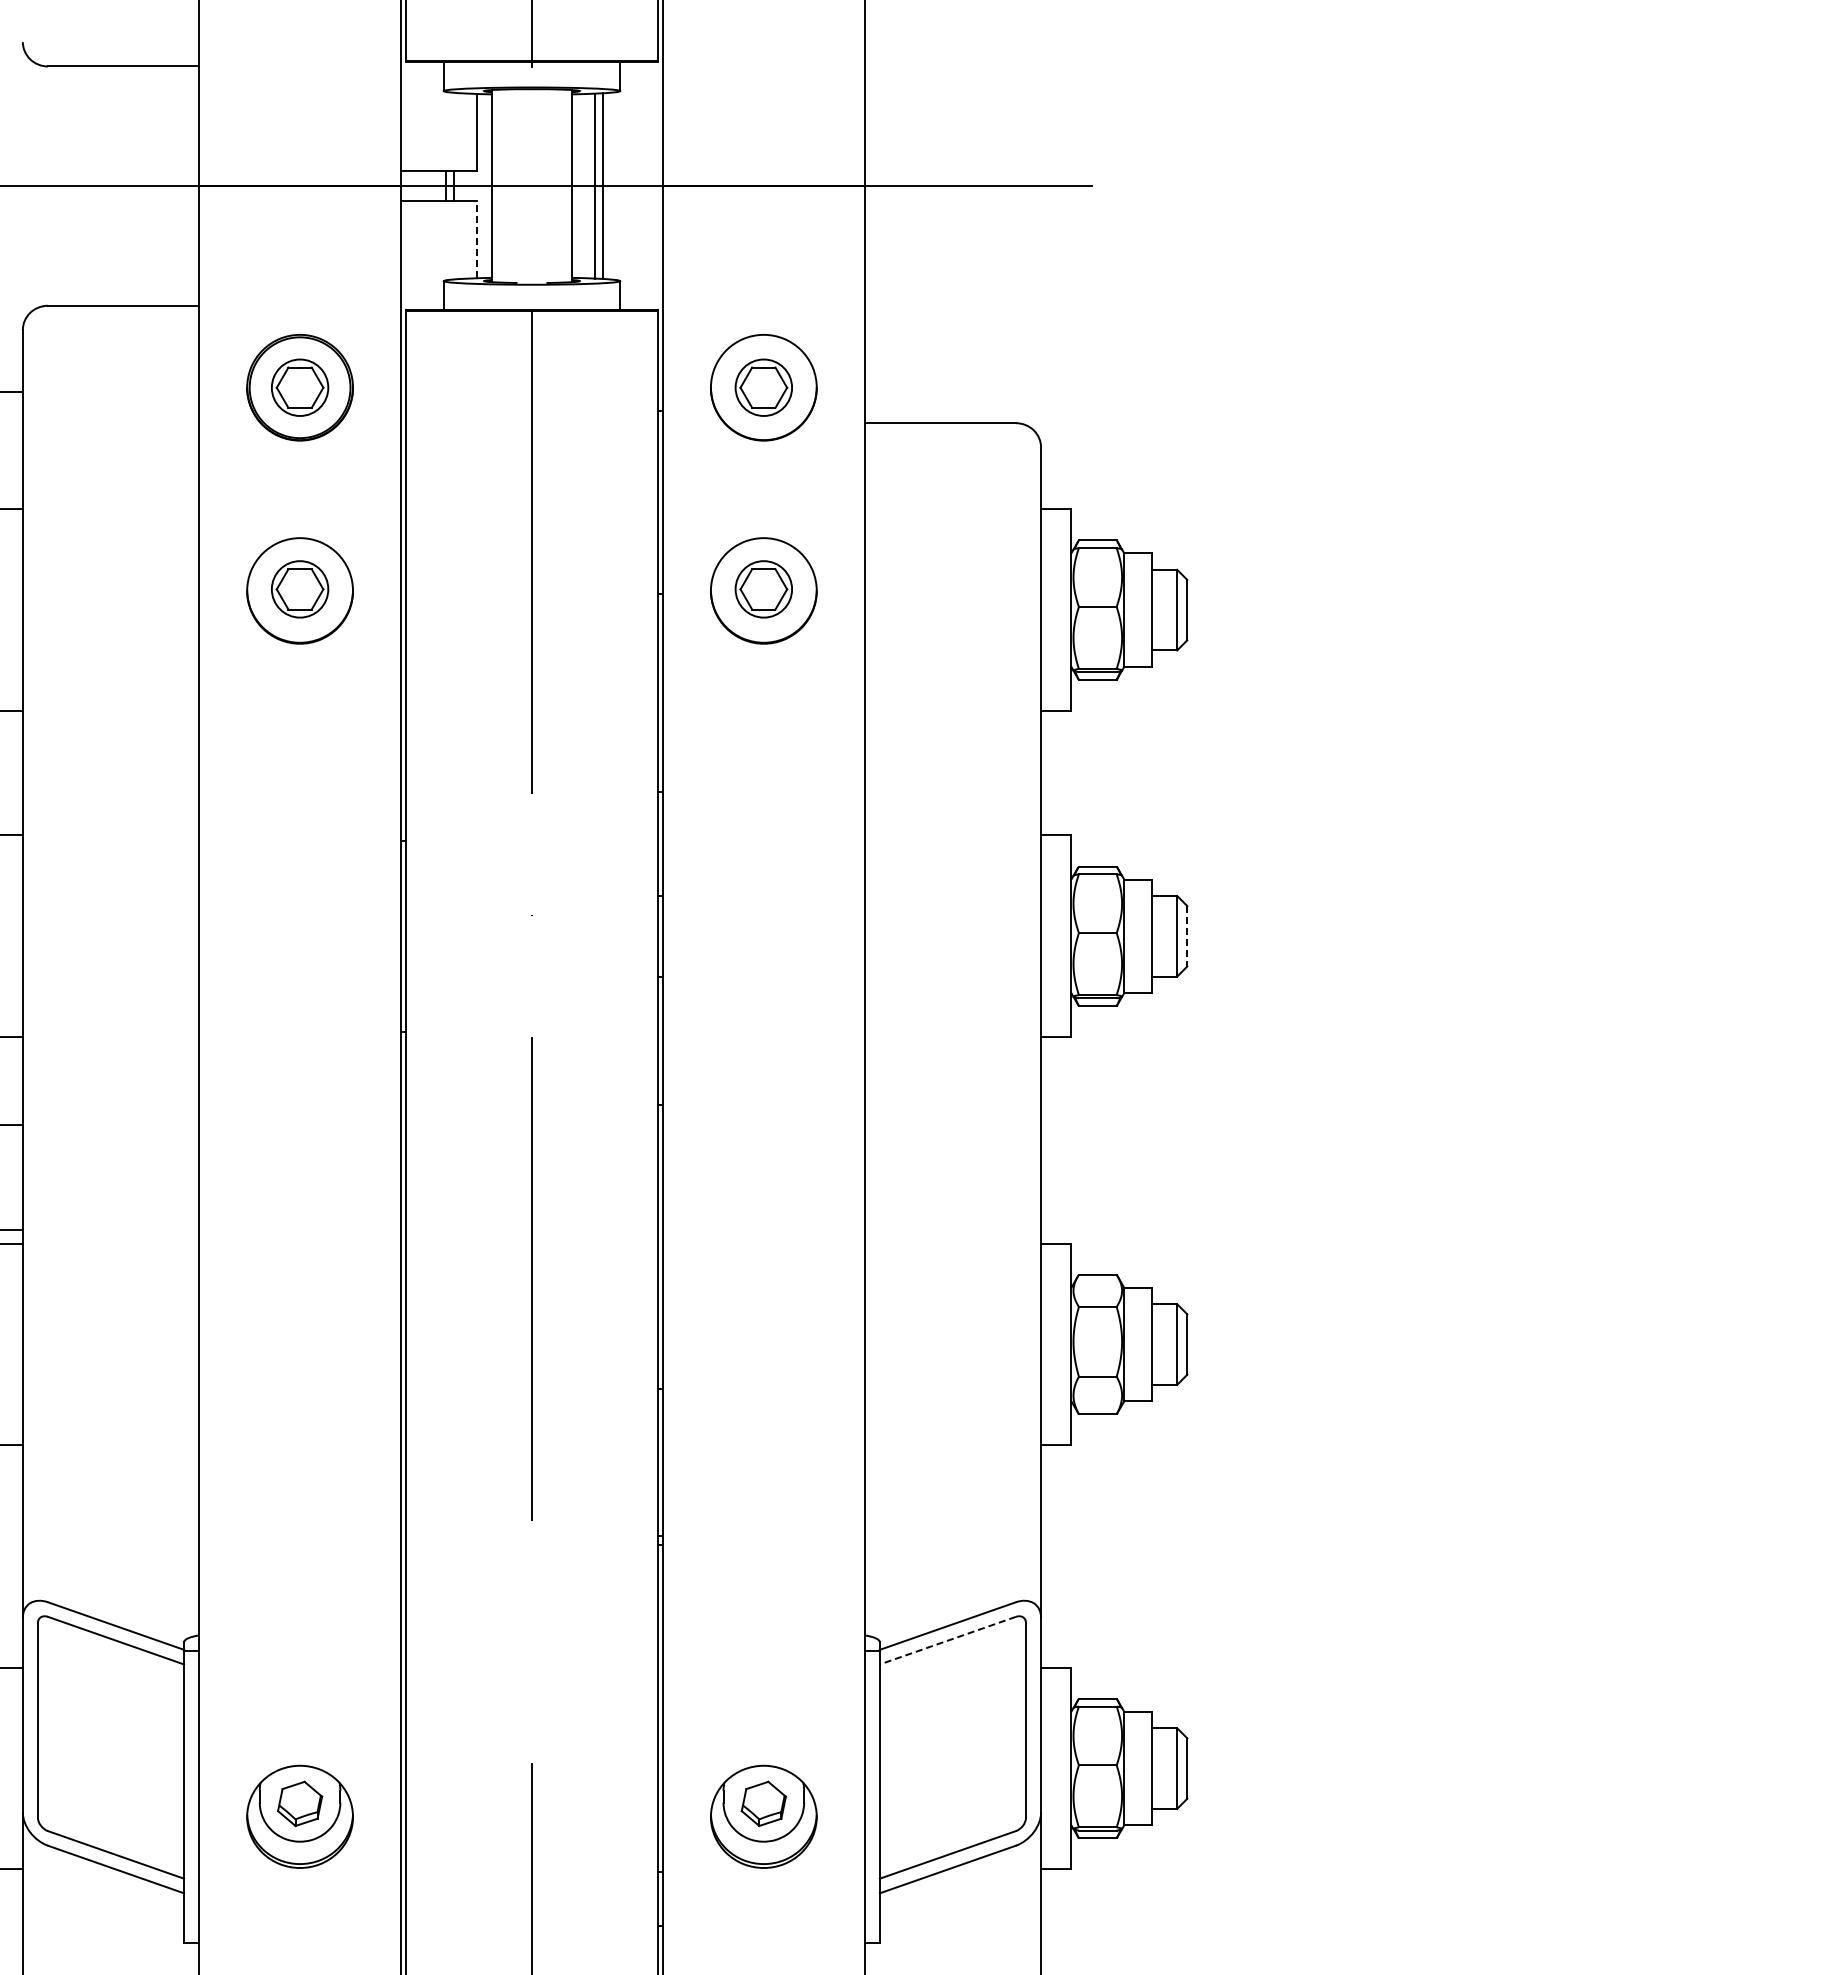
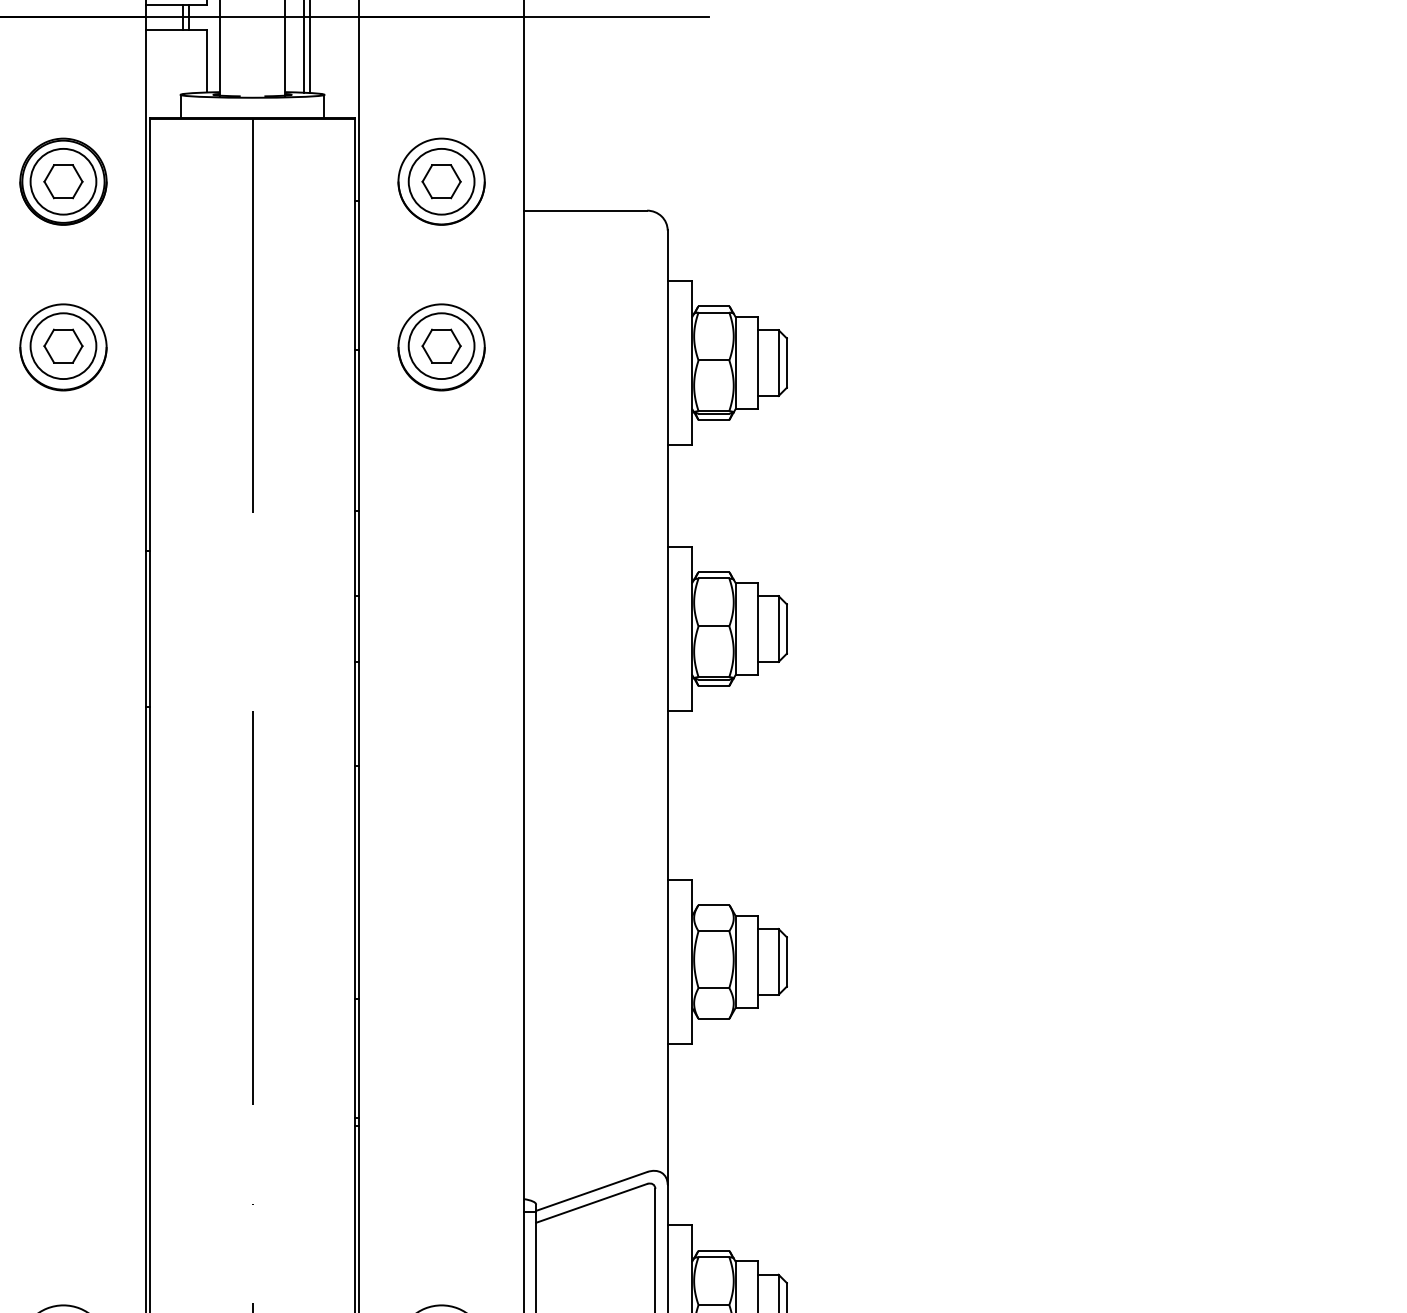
line: (476, 239) -> (207, 60), dashed -> solid
circle: (299, 387) -> (63, 181), size x1.43
circle: (763, 387) -> (441, 181), size x1.43
circle: (299, 589) -> (63, 346), size x1.43
circle: (763, 589) -> (441, 346), size x1.43
line: (1187, 936) -> (787, 629), dashed -> solid
line: (947, 1640) -> (591, 1203), dashed -> solid

